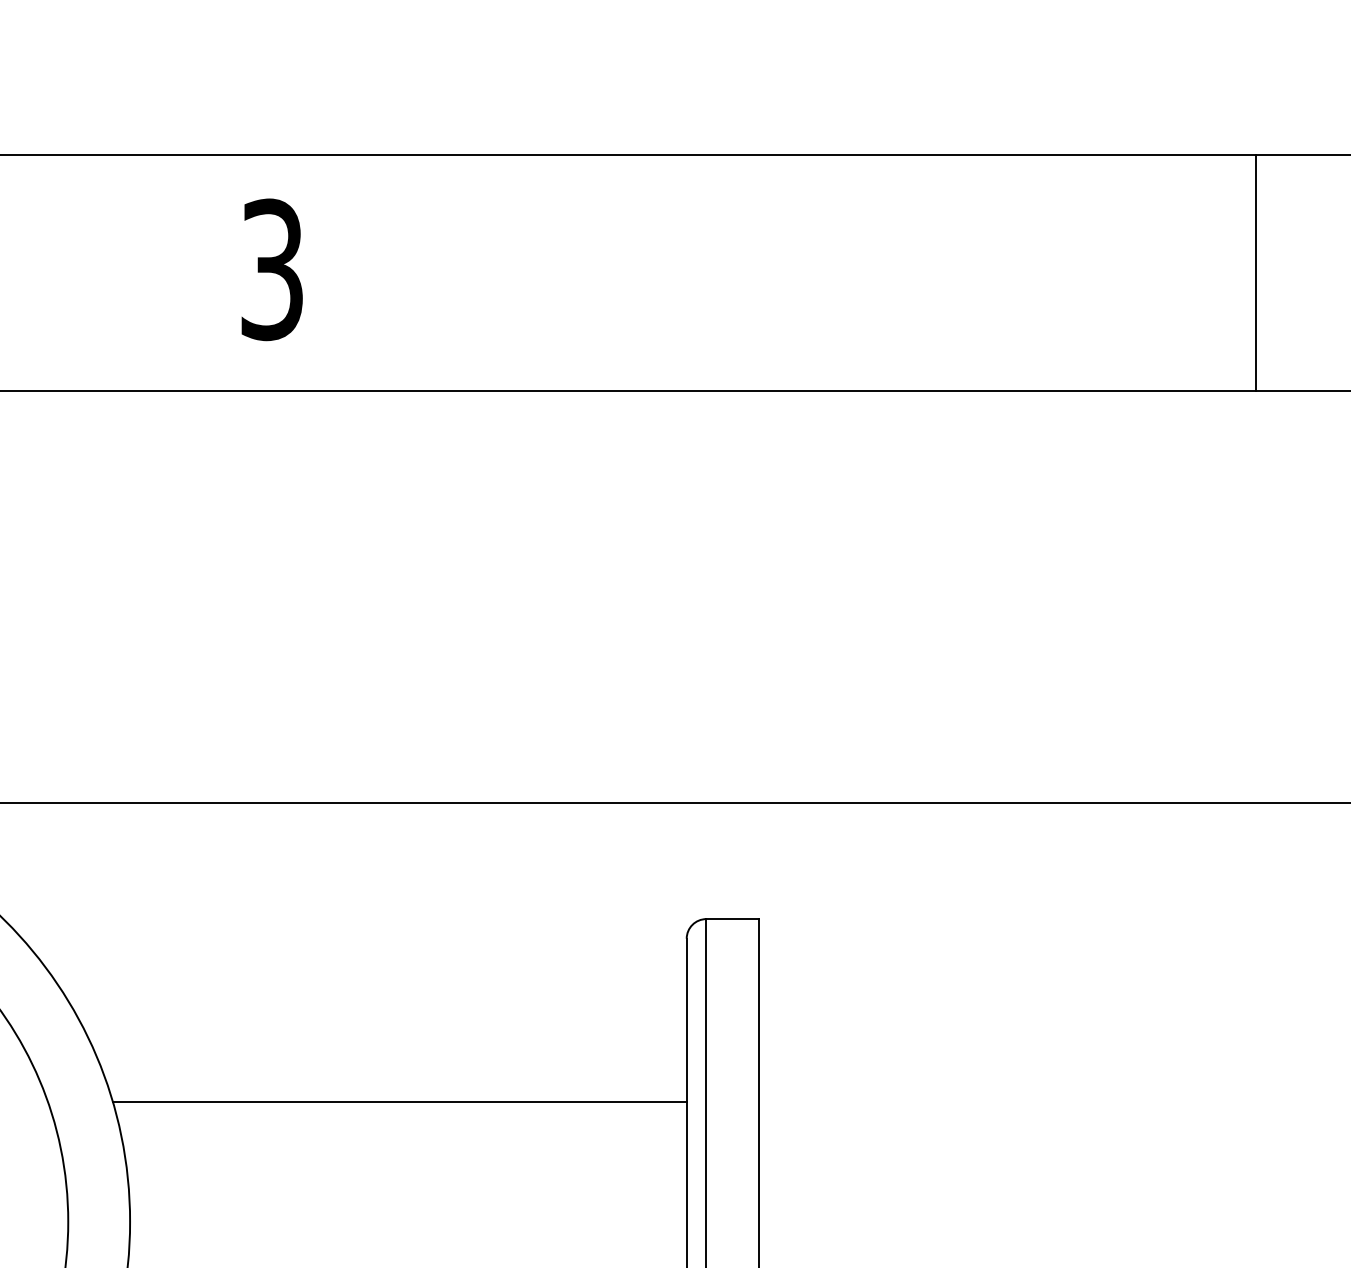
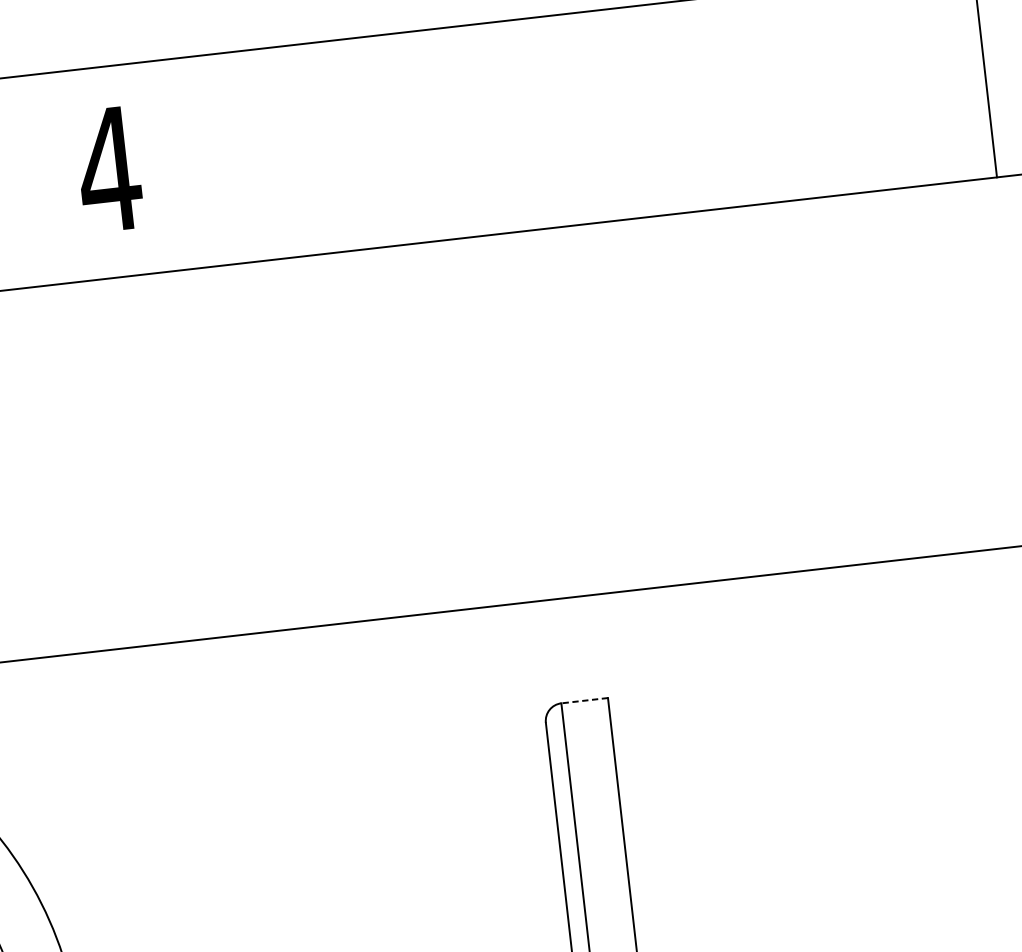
text: (271, 269) -> (108, 169), 3 -> 4
line: (732, 919) -> (584, 701), solid -> dashed
line: (399, 1102) -> (306, 897), removed

